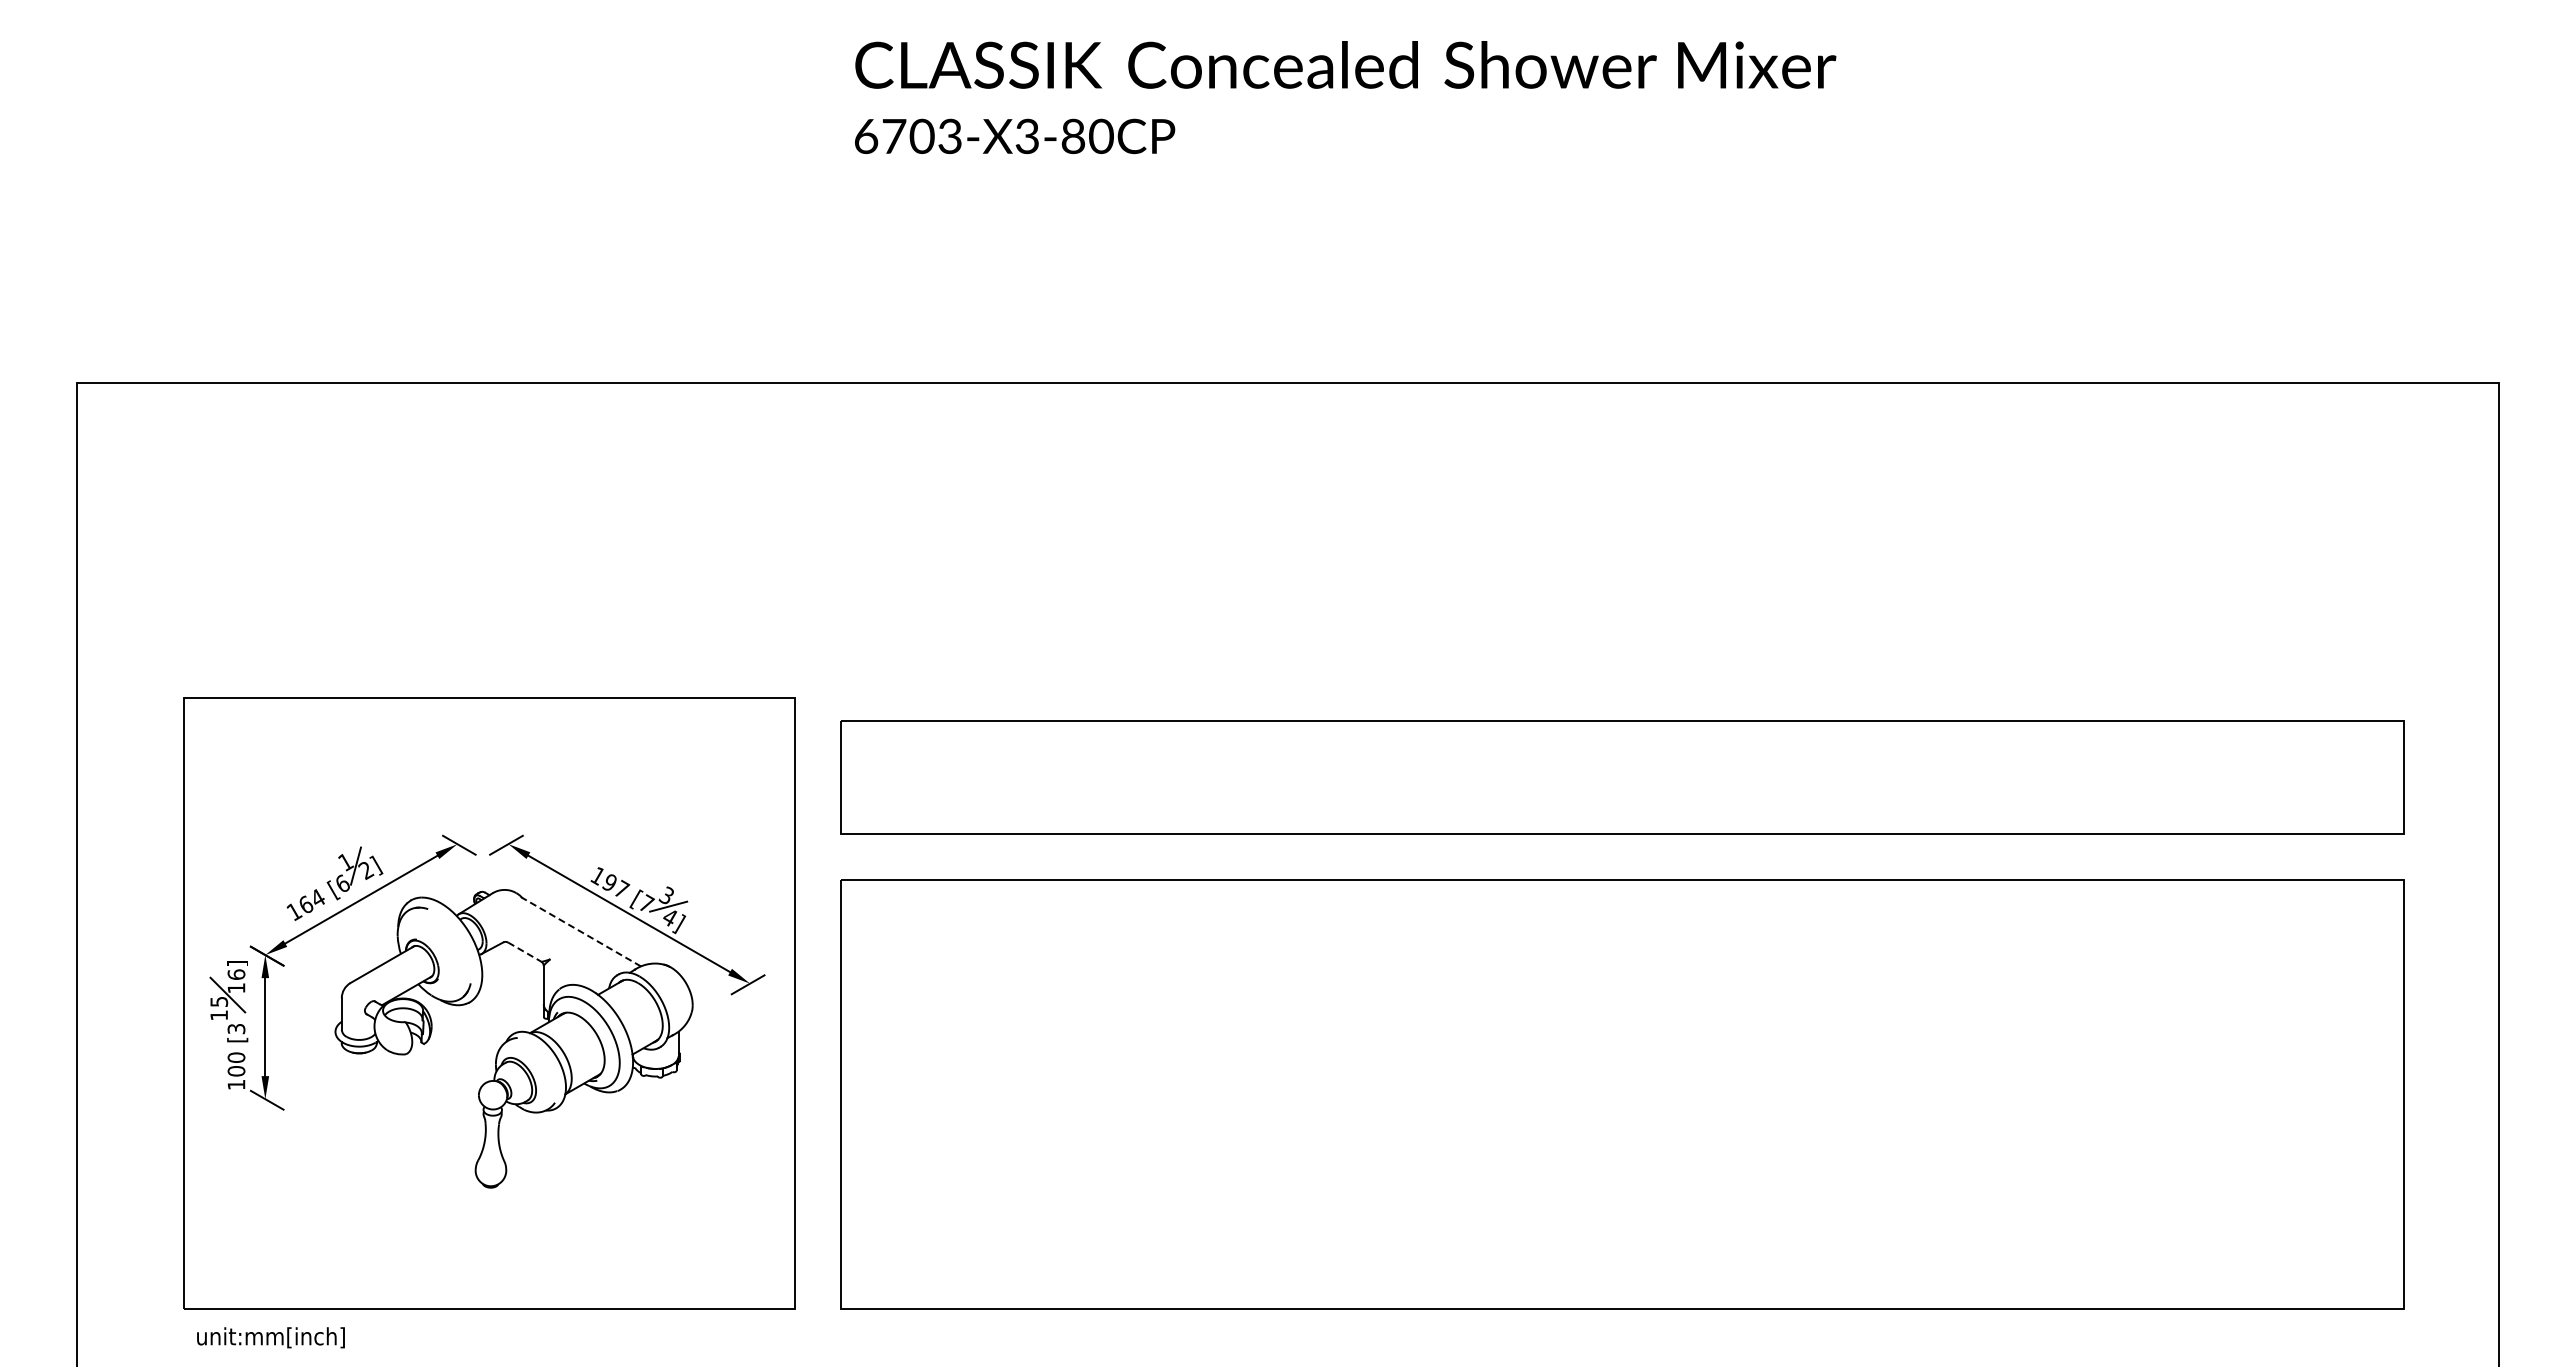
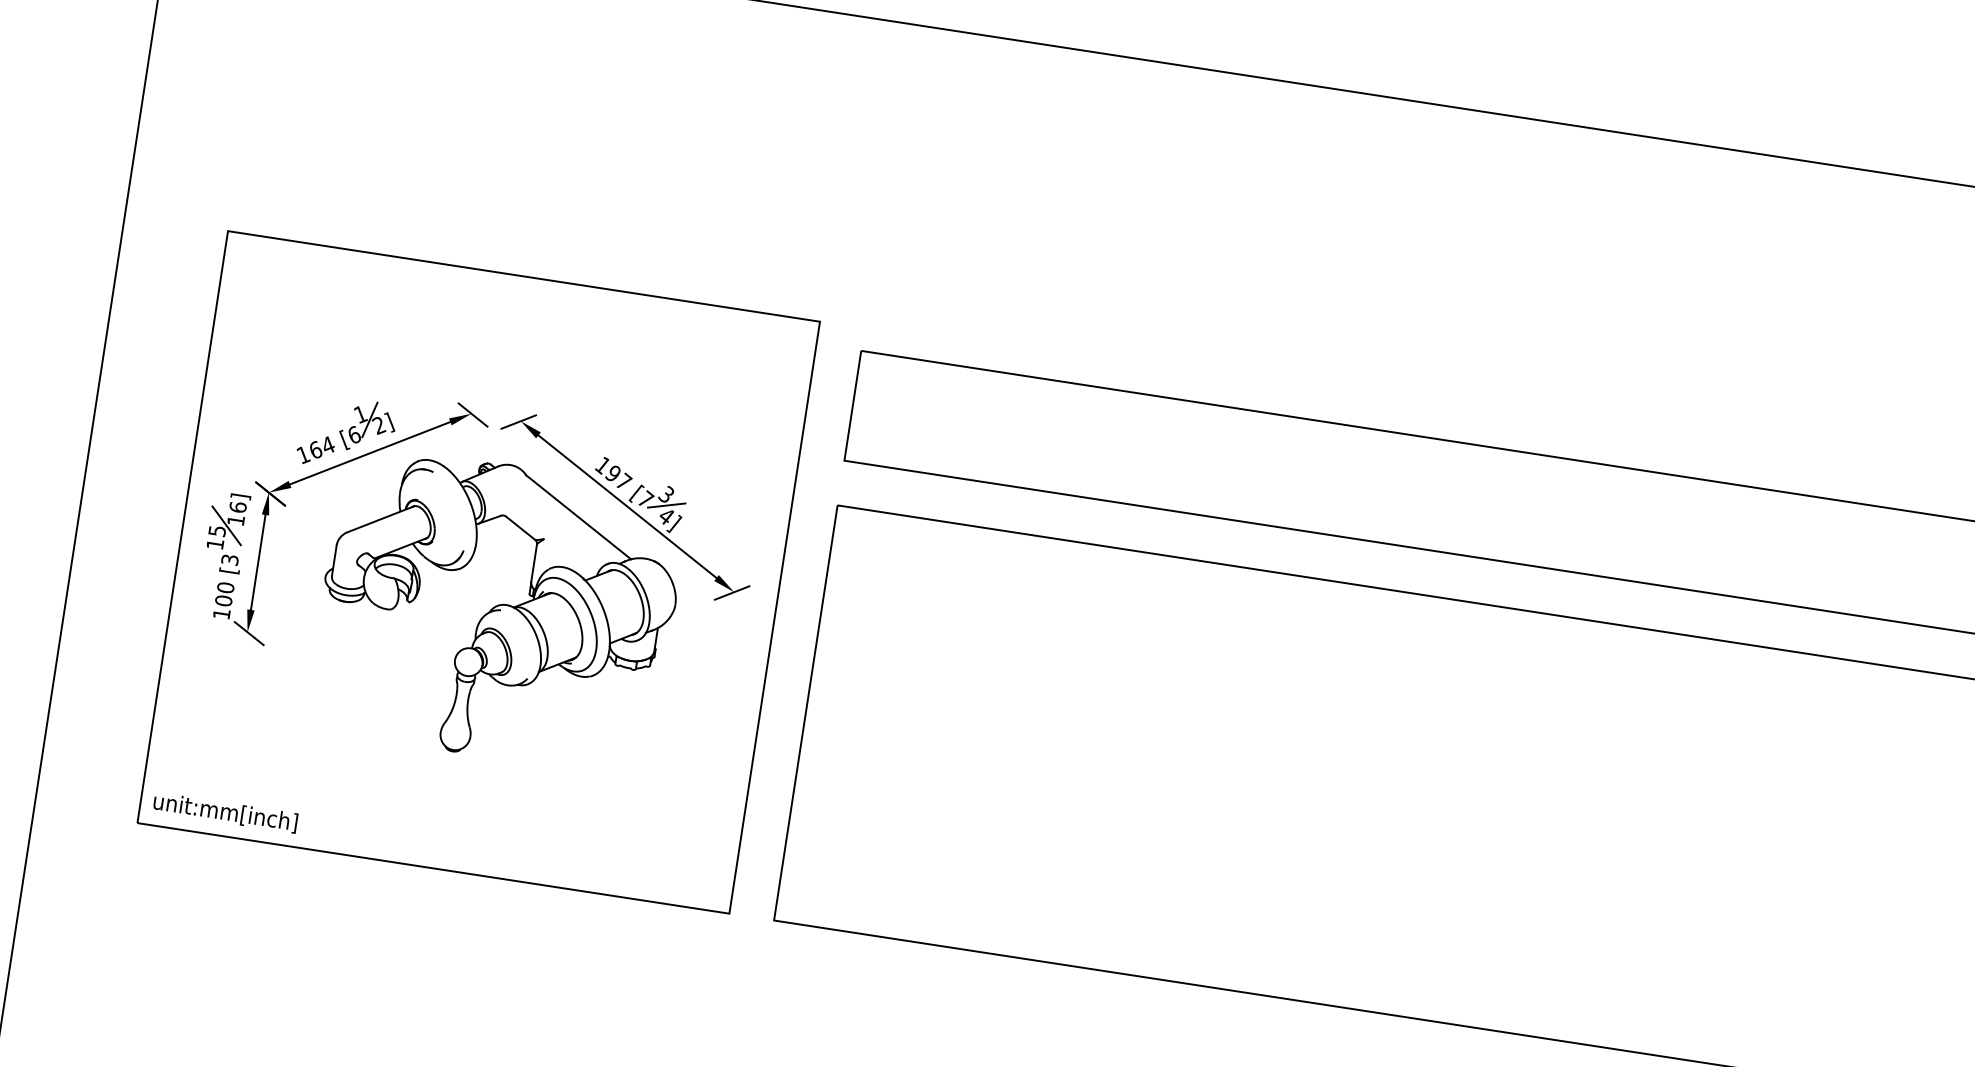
line: (581, 932) -> (578, 517), dashed -> solid
line: (525, 952) -> (521, 528), dashed -> solid
text: (270, 1337) -> (225, 812), moved

